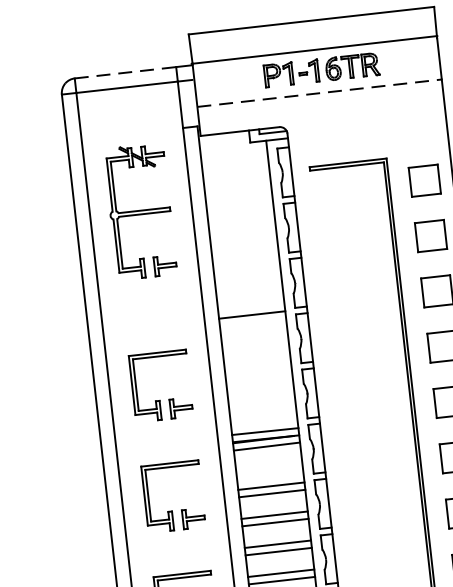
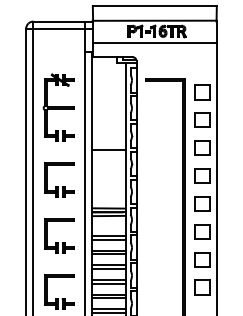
line: (126, 72) -> (59, 21), dashed -> solid
line: (318, 93) -> (154, 42), dashed -> solid
part: (139, 211) -> (58, 107), moved

